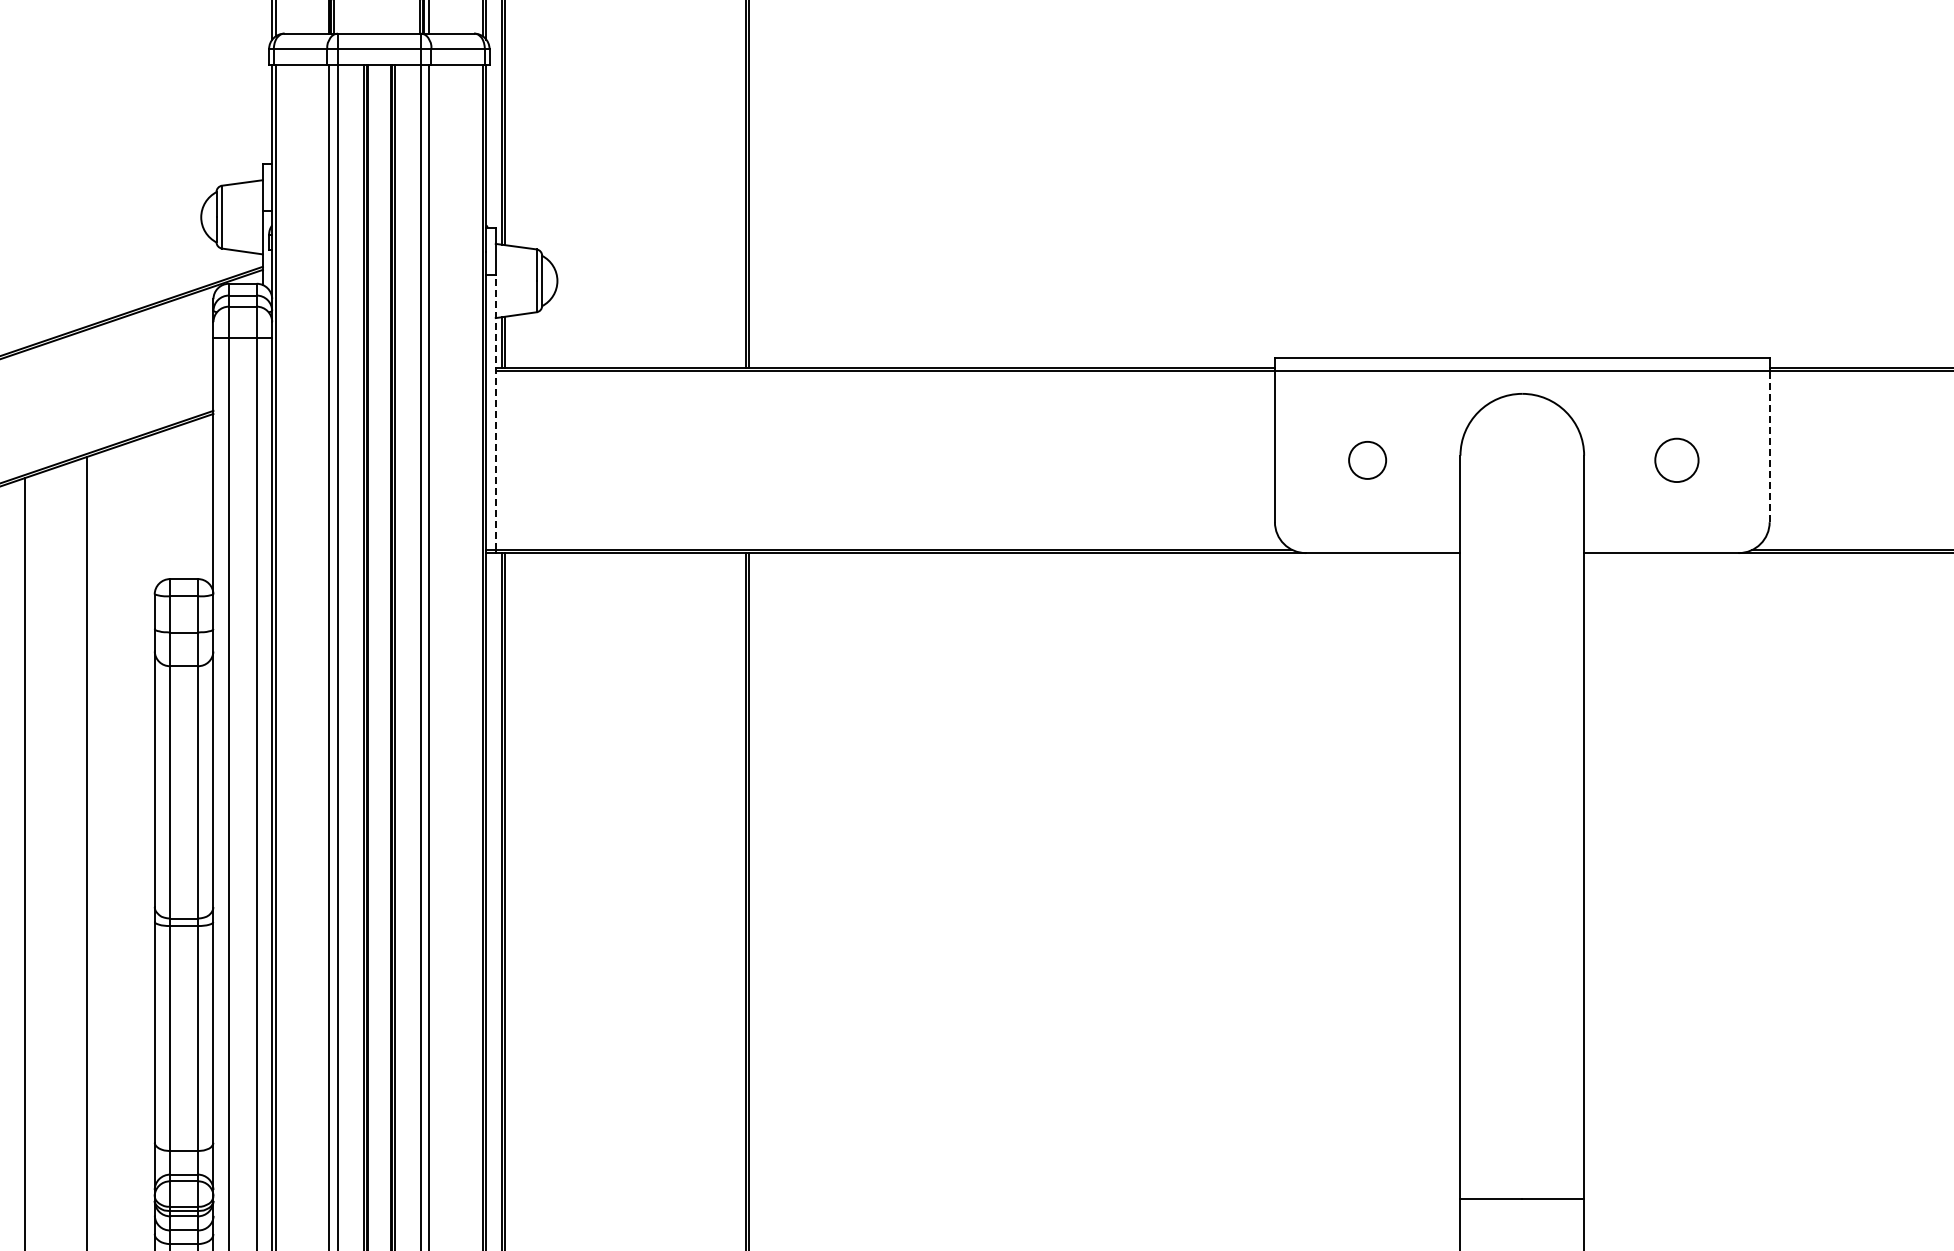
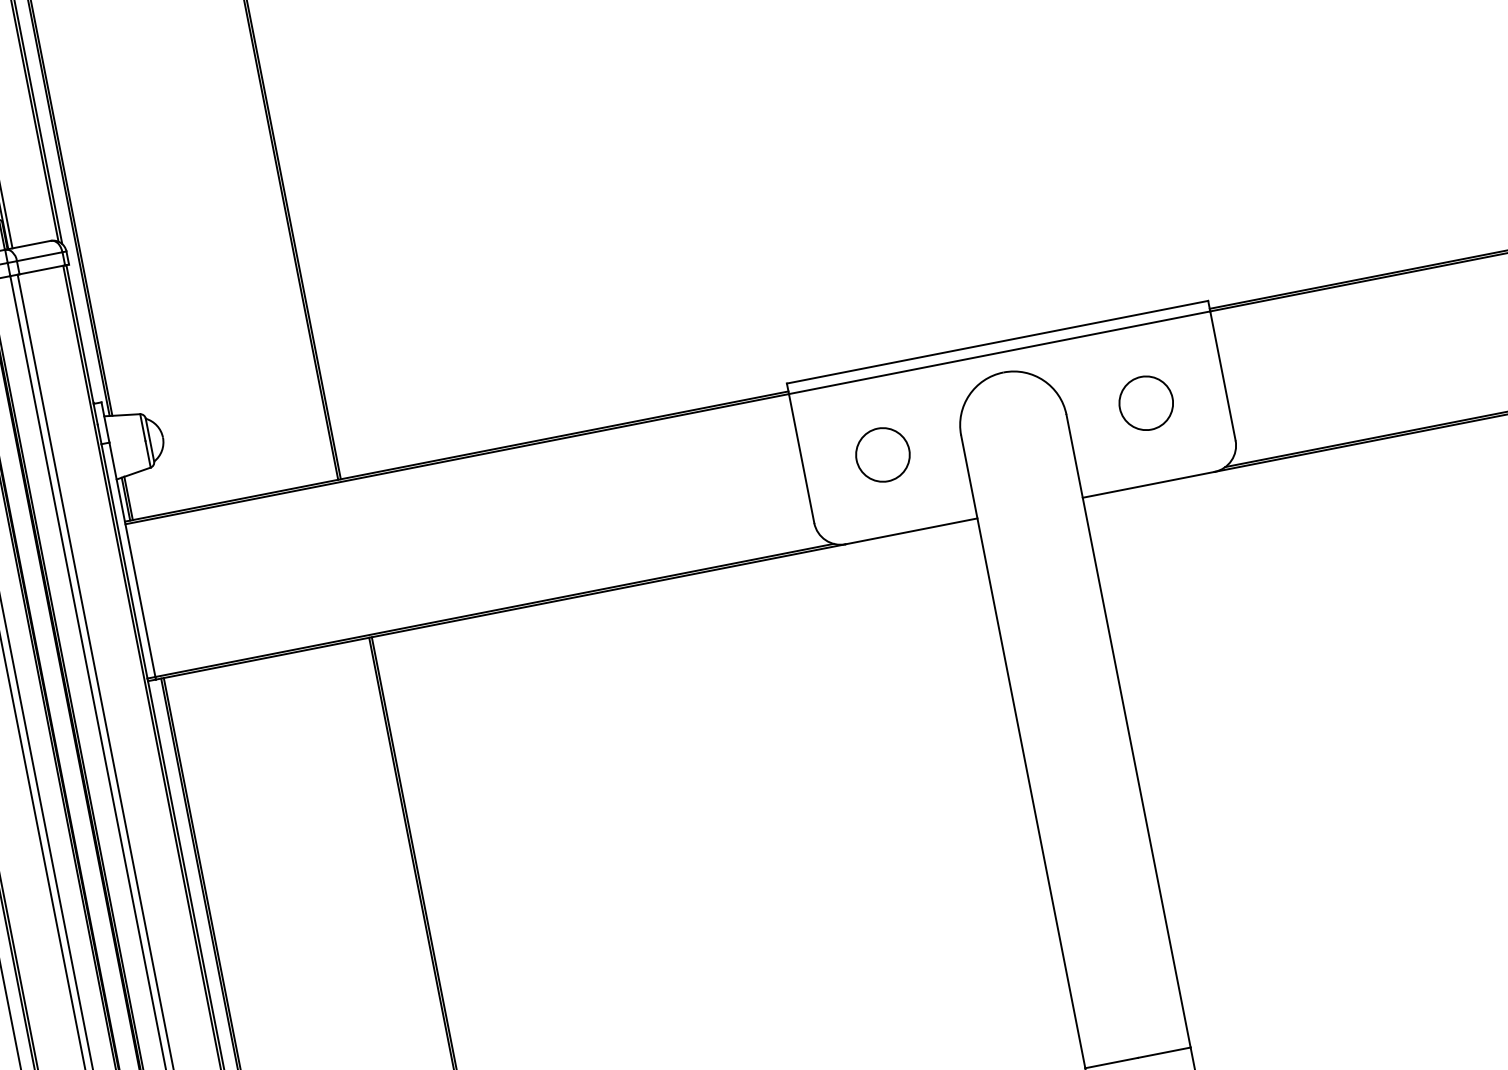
line: (495, 412) -> (132, 559), dashed -> solid
line: (1769, 446) -> (1222, 376), dashed -> solid
circle: (1367, 460) -> (882, 455), size x1.67
circle: (1676, 460) -> (1145, 403), size x1.43

